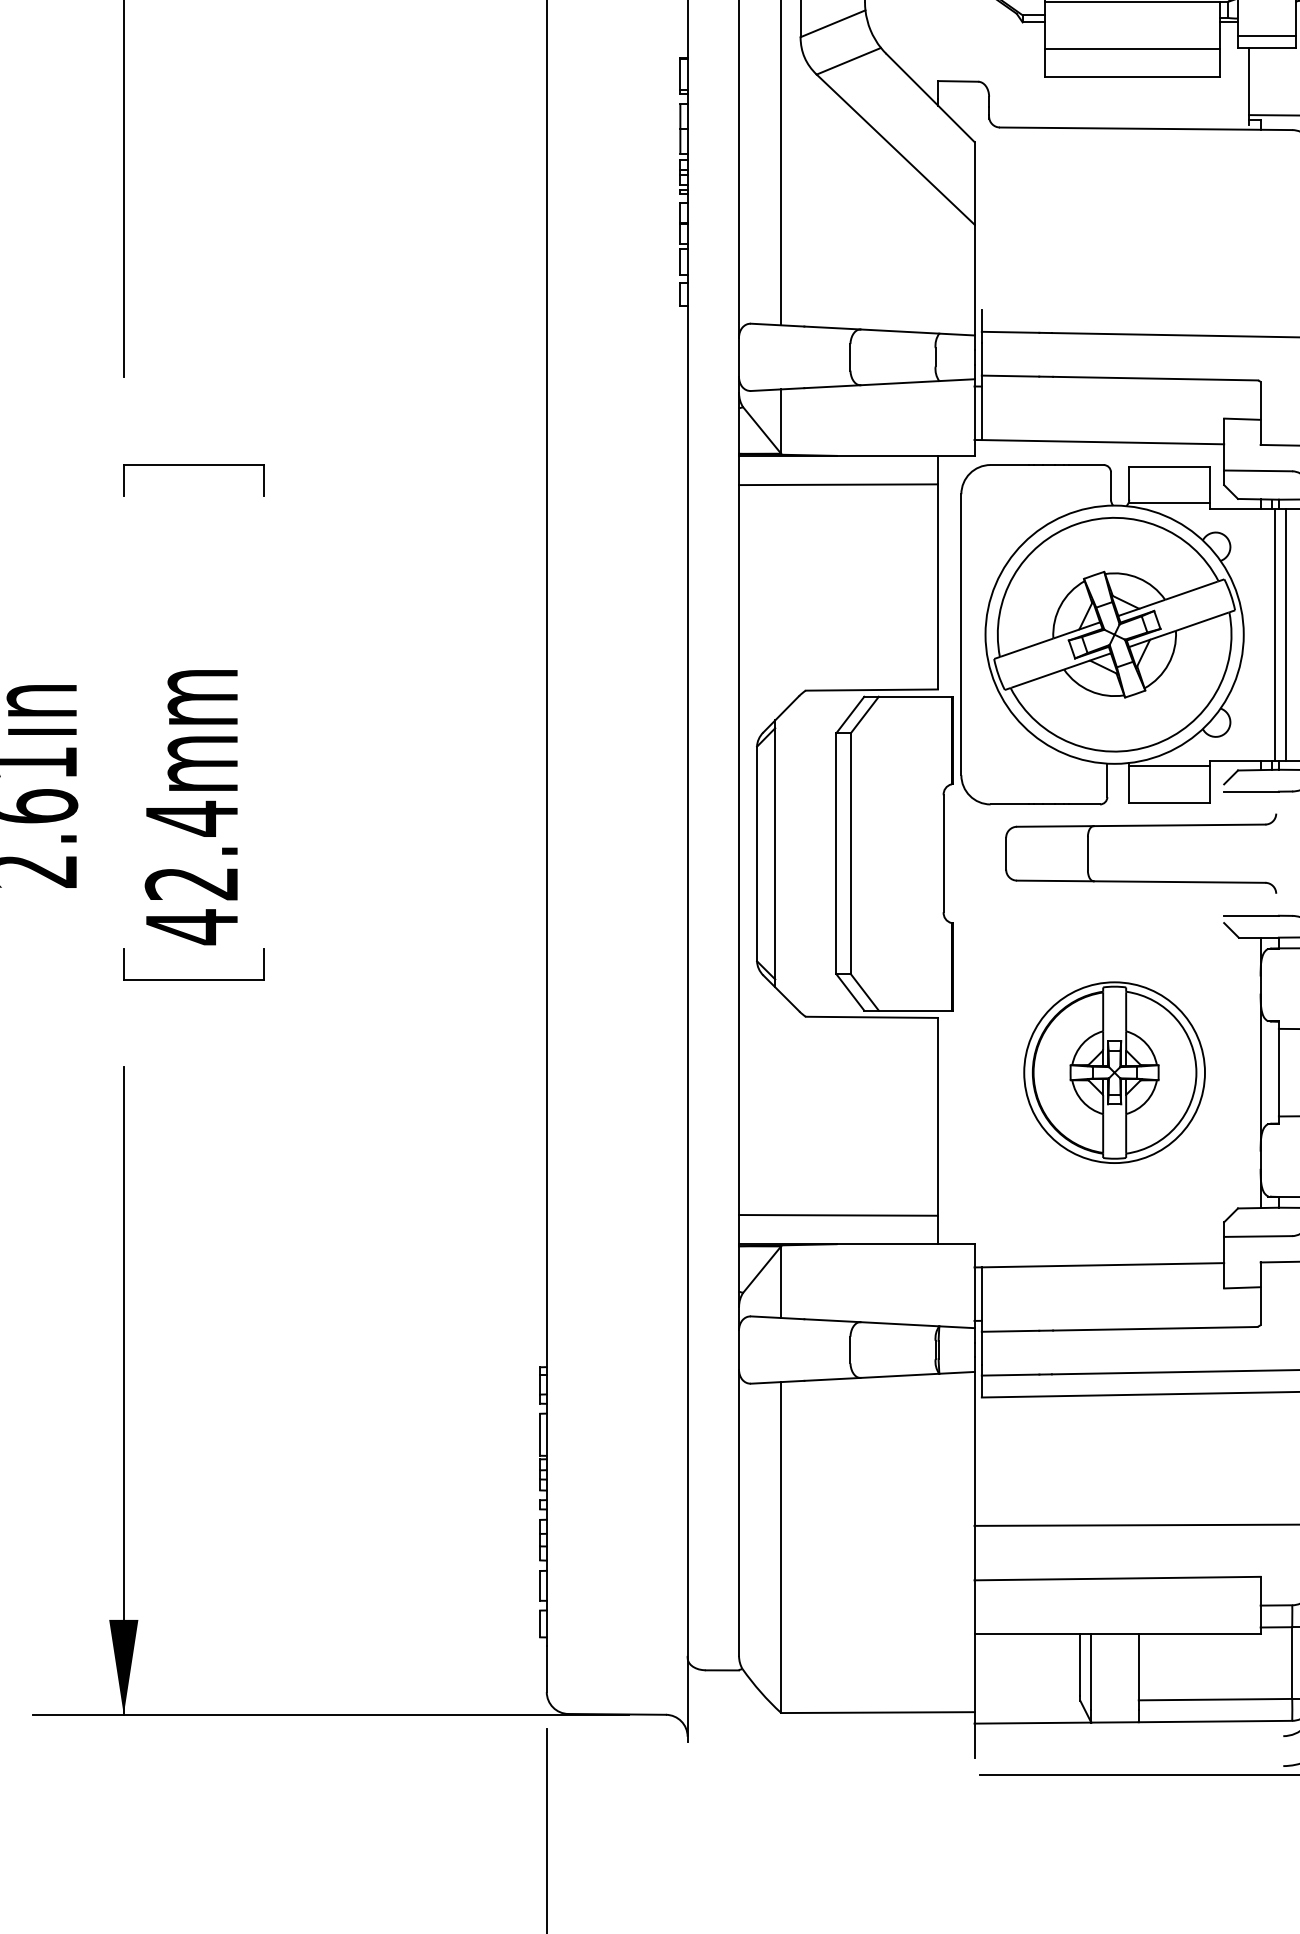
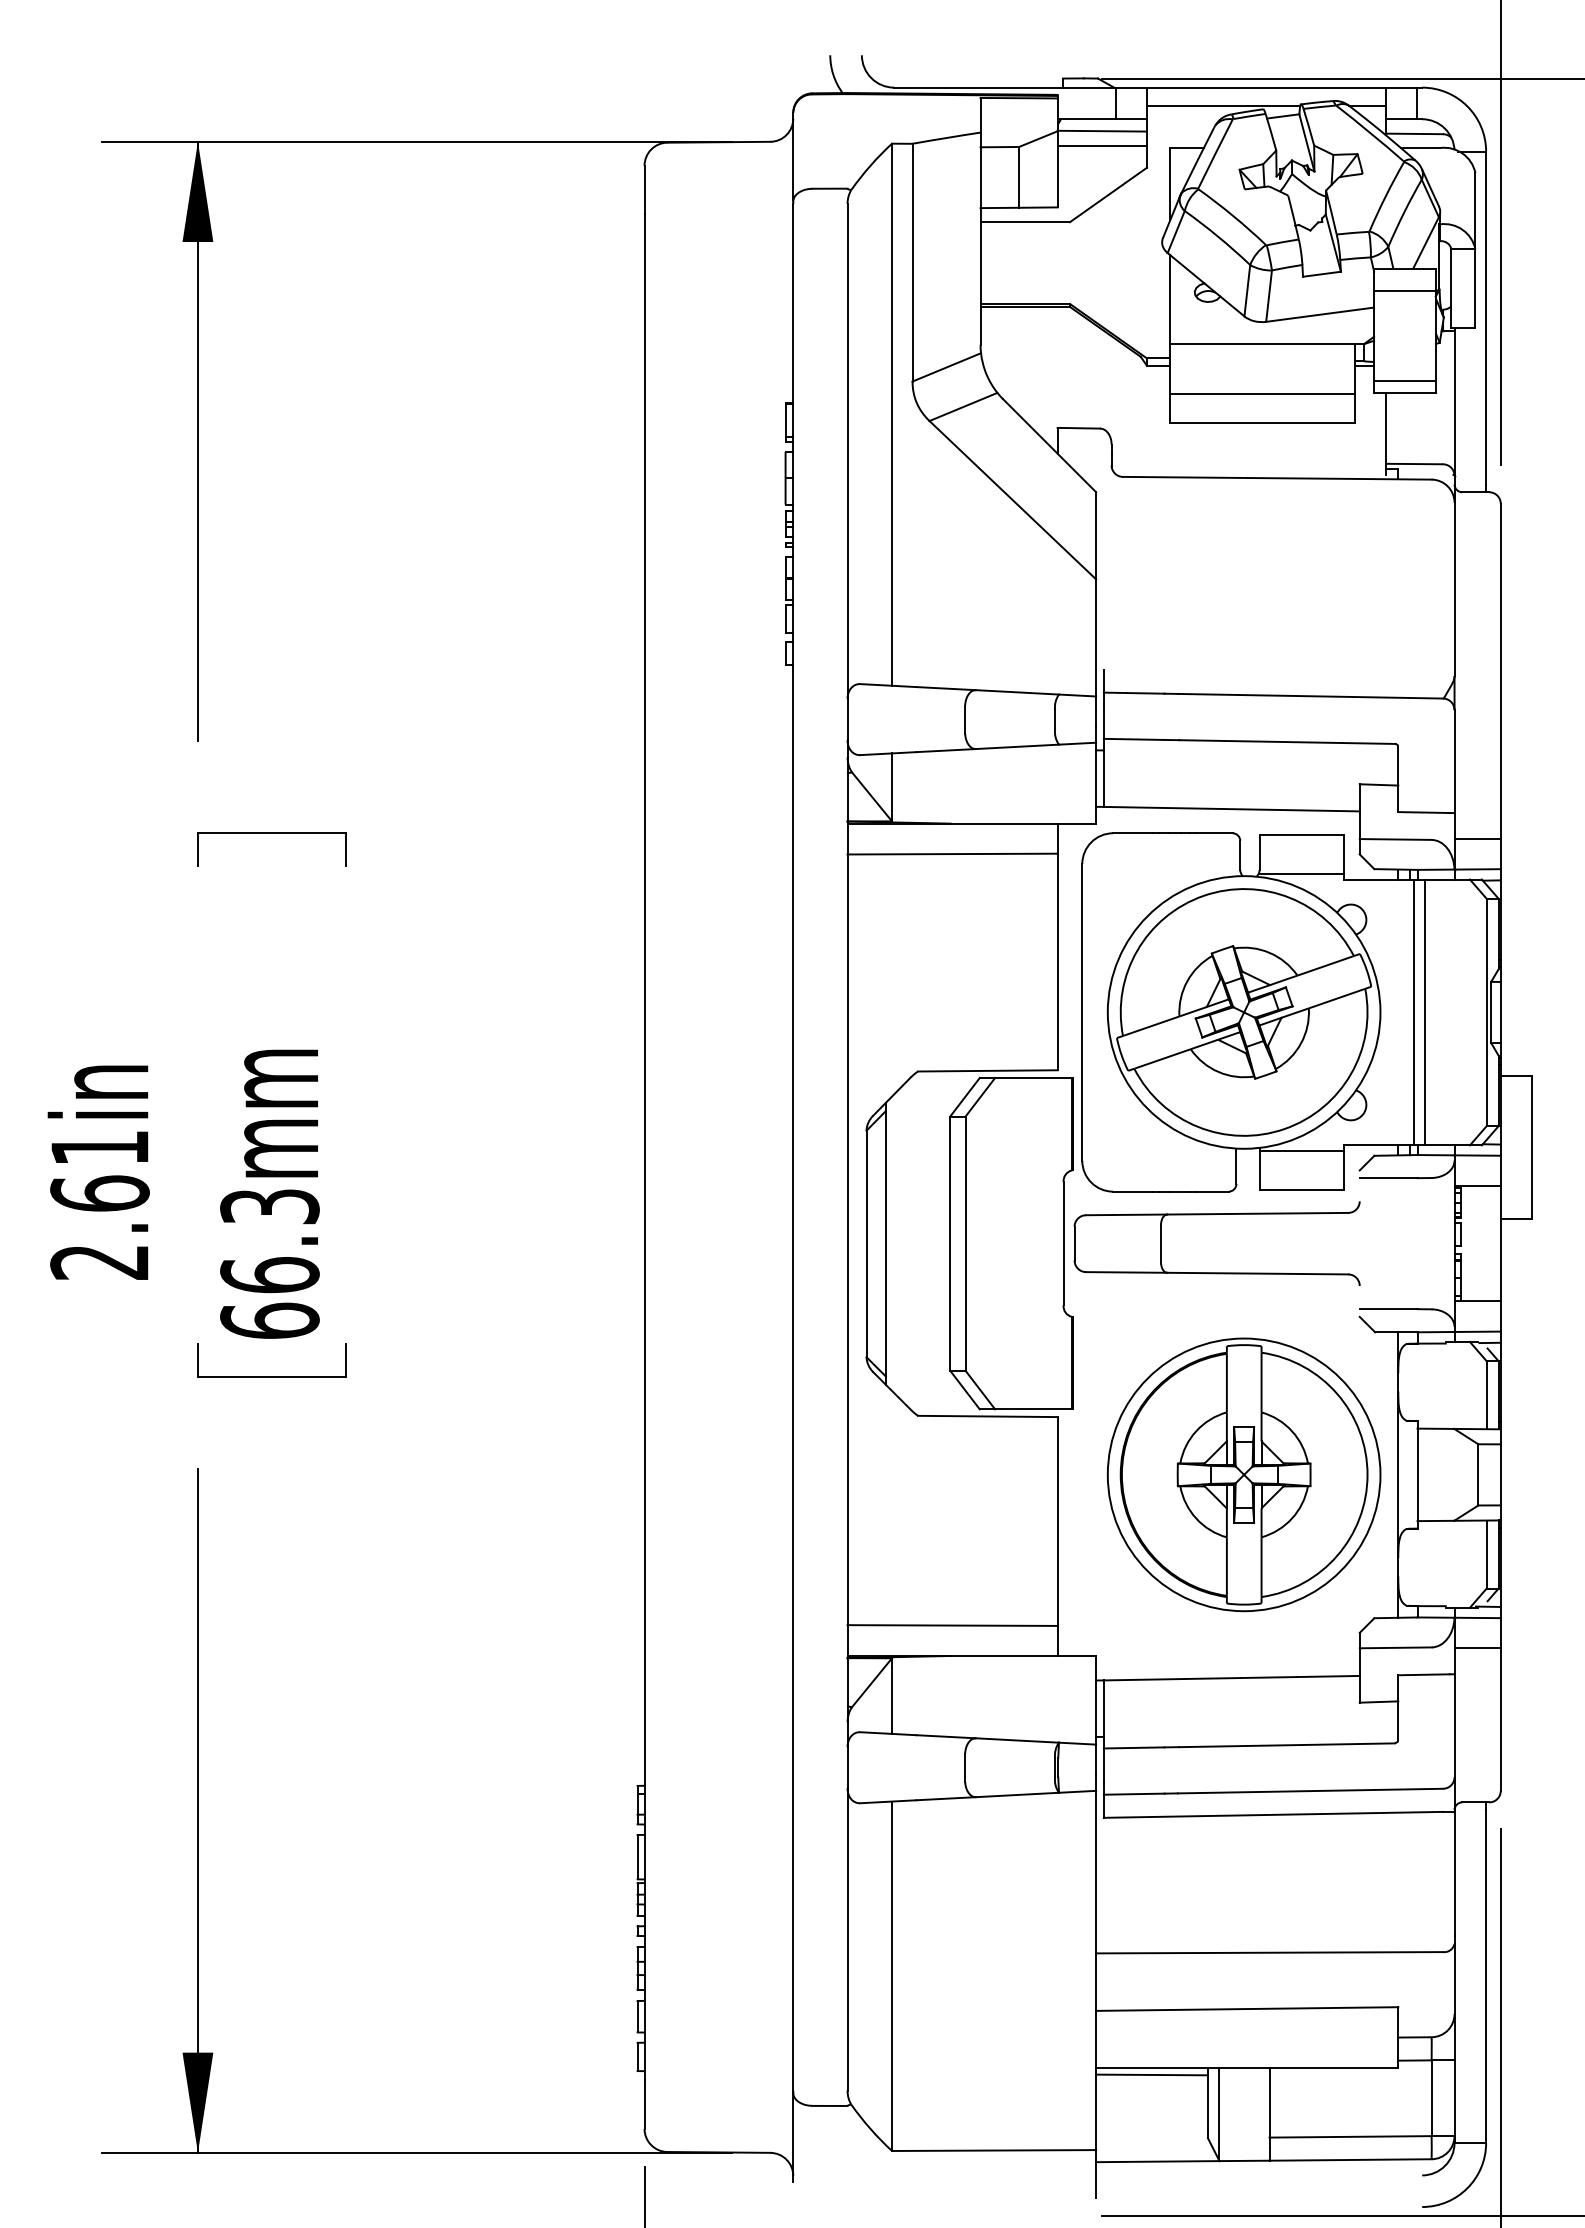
part: (1133, 827) -> (1209, 1215), moved
text: (191, 872) -> (269, 1263), 42.4mm -> 66.3mm
part: (1114, 1072) -> (1243, 1474), size x1.43
line: (1026, 1640) -> (1151, 2074), added

